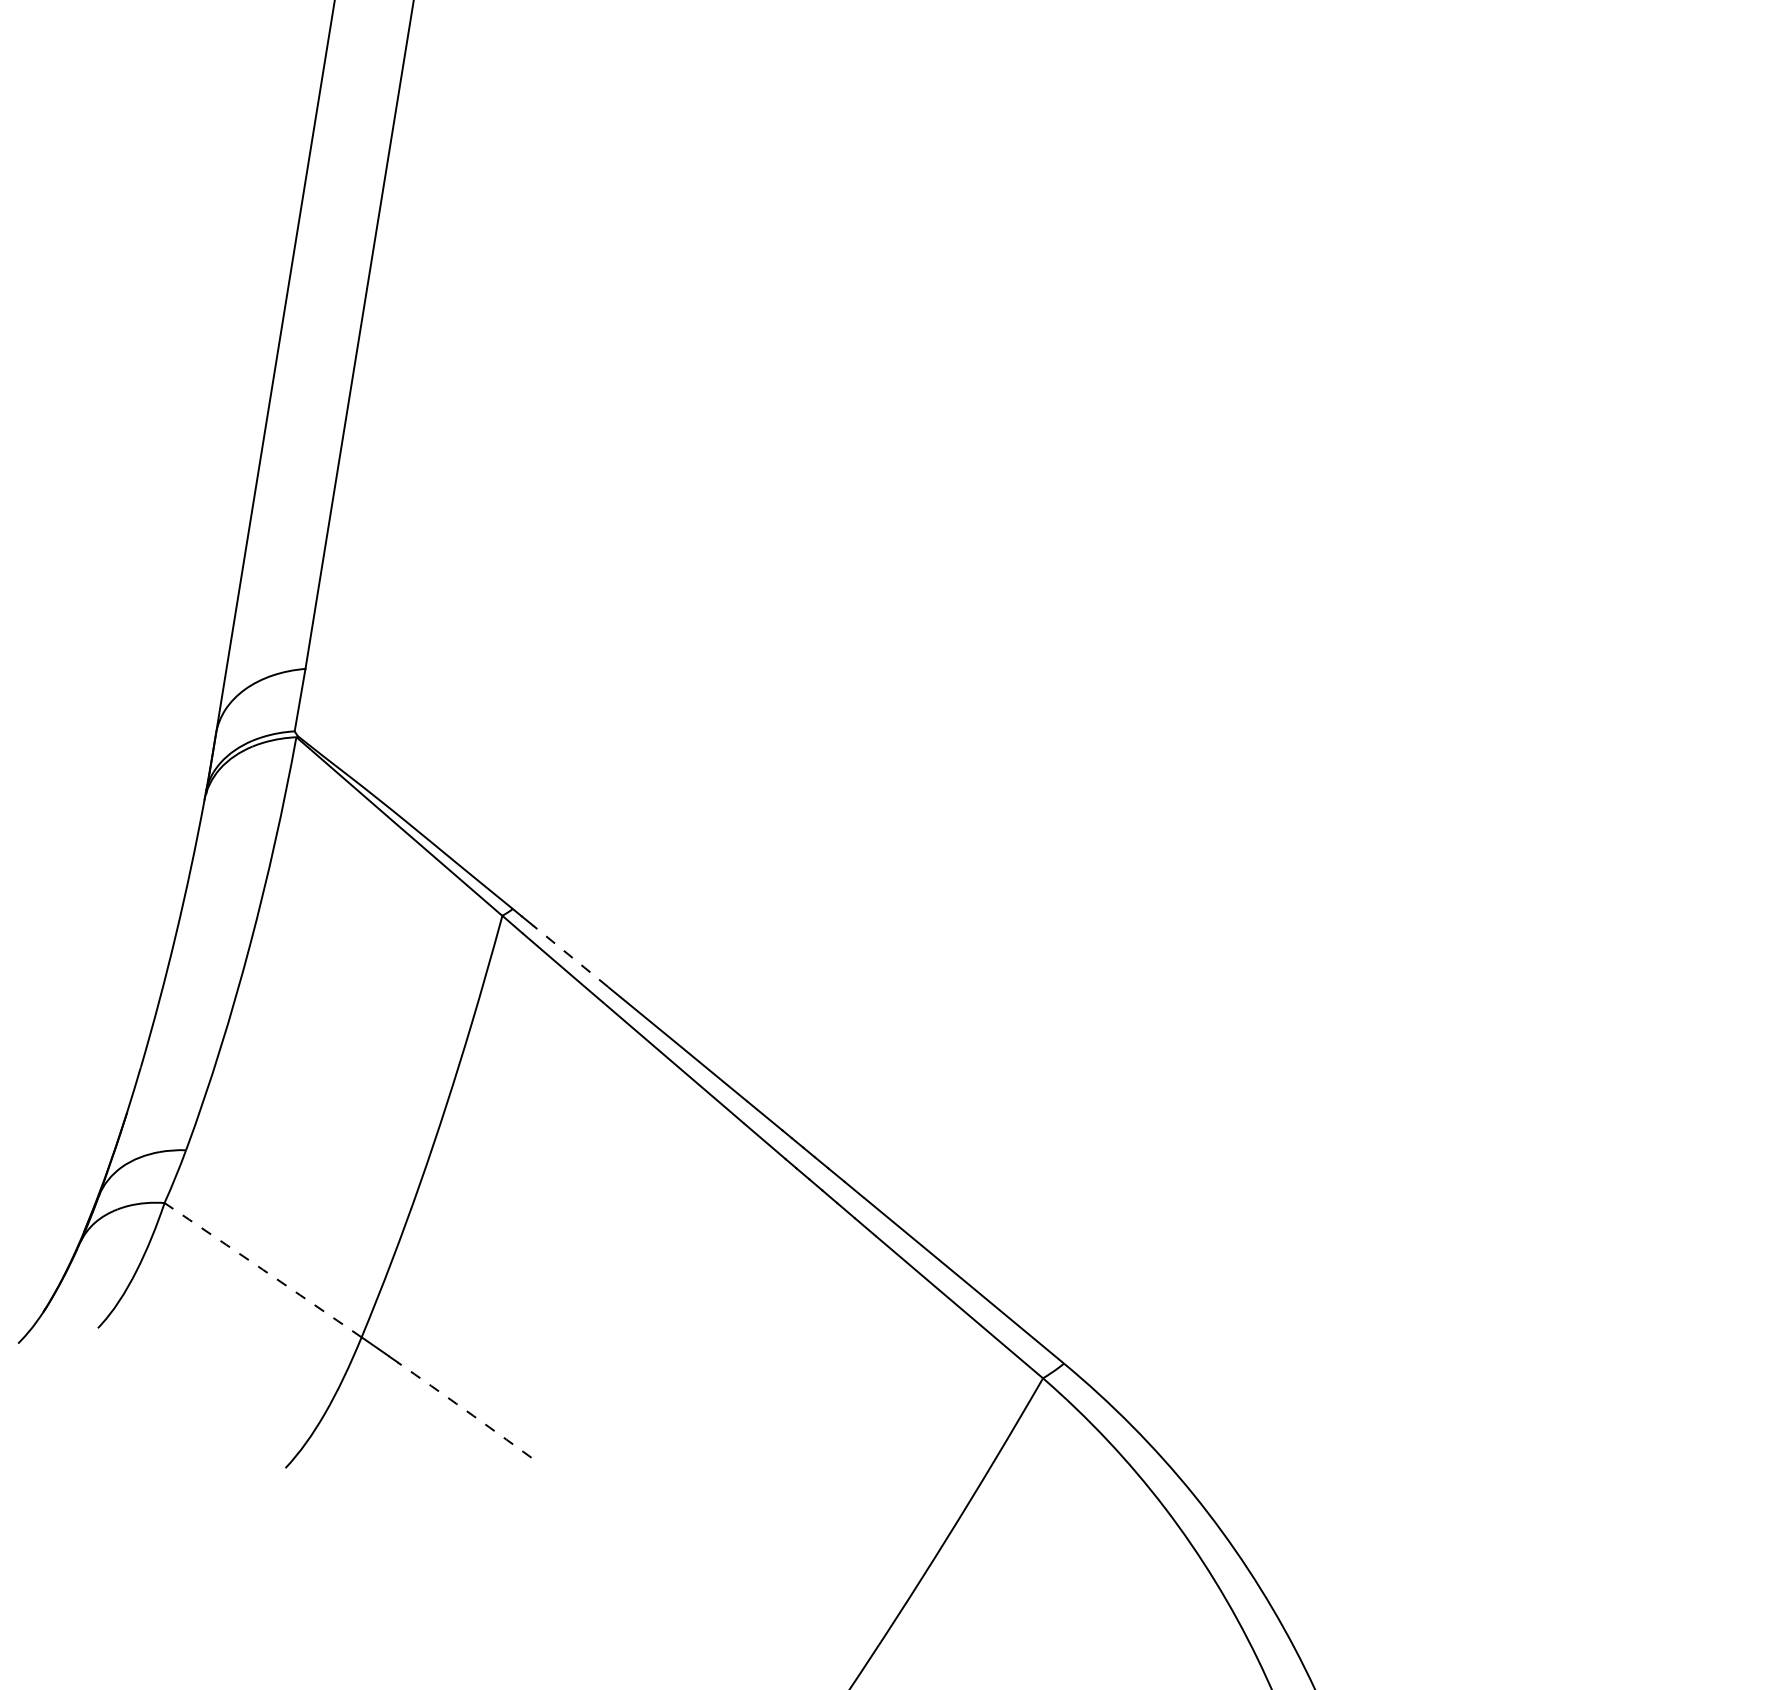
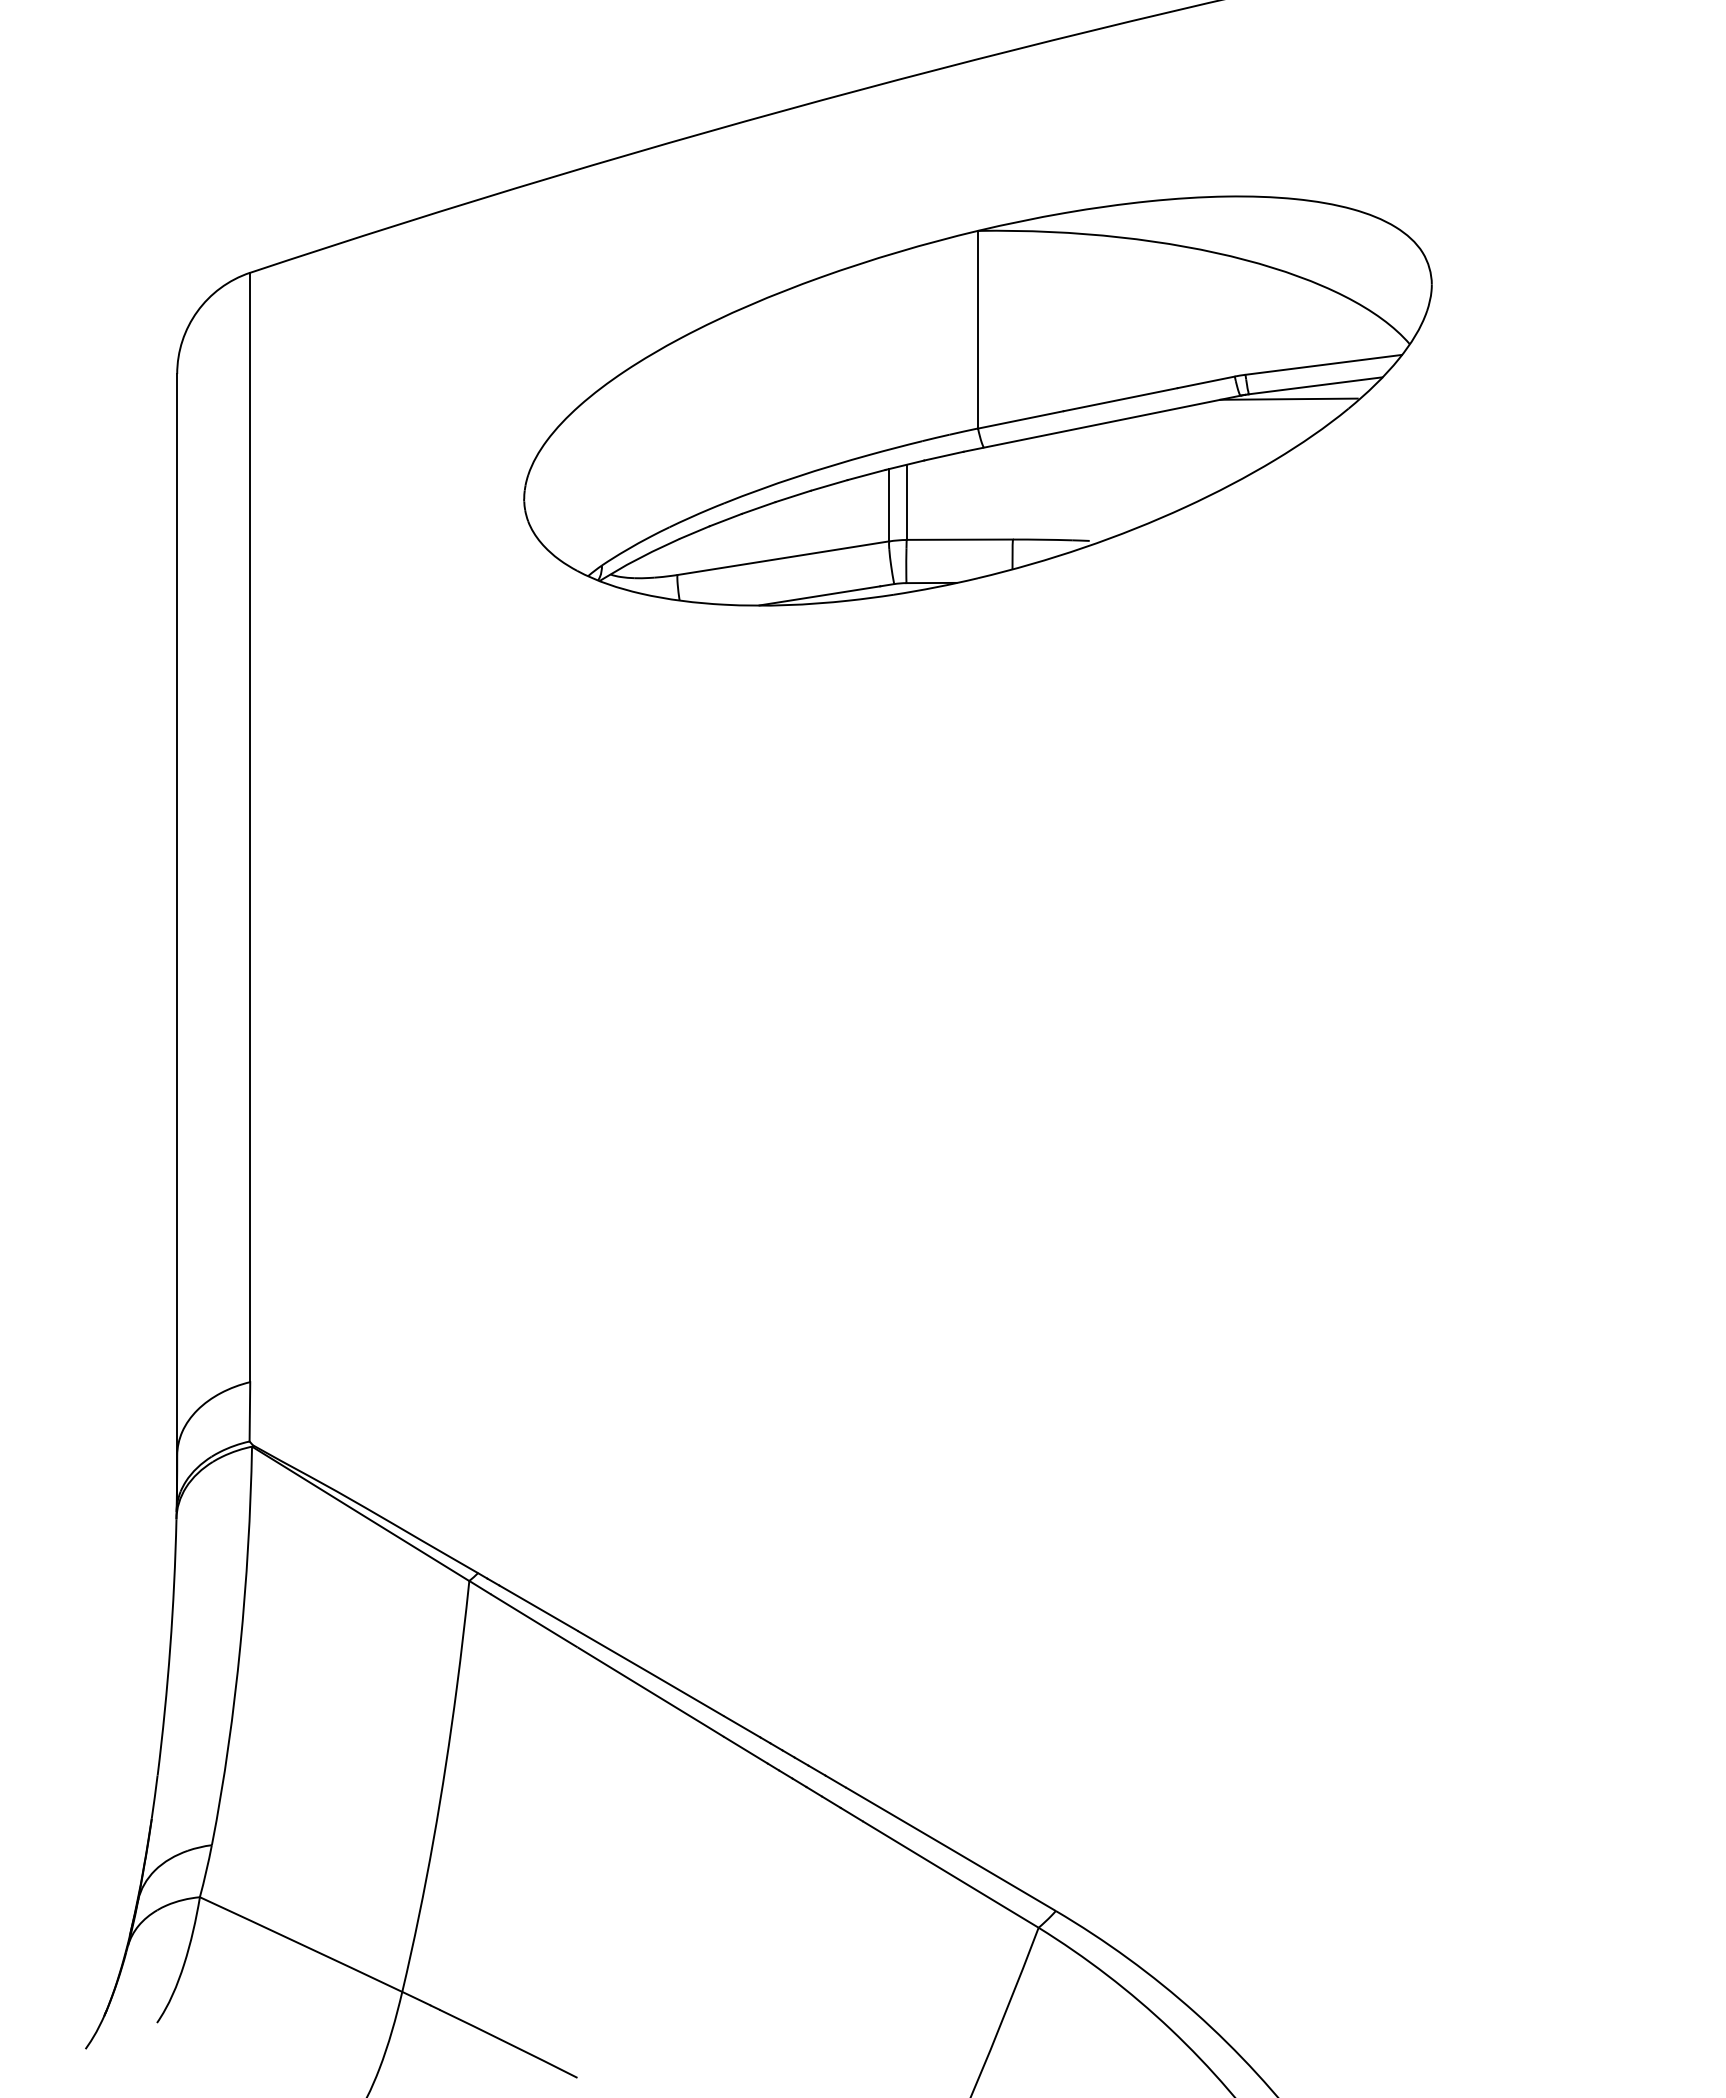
line: (570, 955) -> (538, 1607), dashed -> solid
arc: (263, 1270) -> (301, 1944), dashed -> solid
arc: (464, 1409) -> (508, 2043), dashed -> solid

